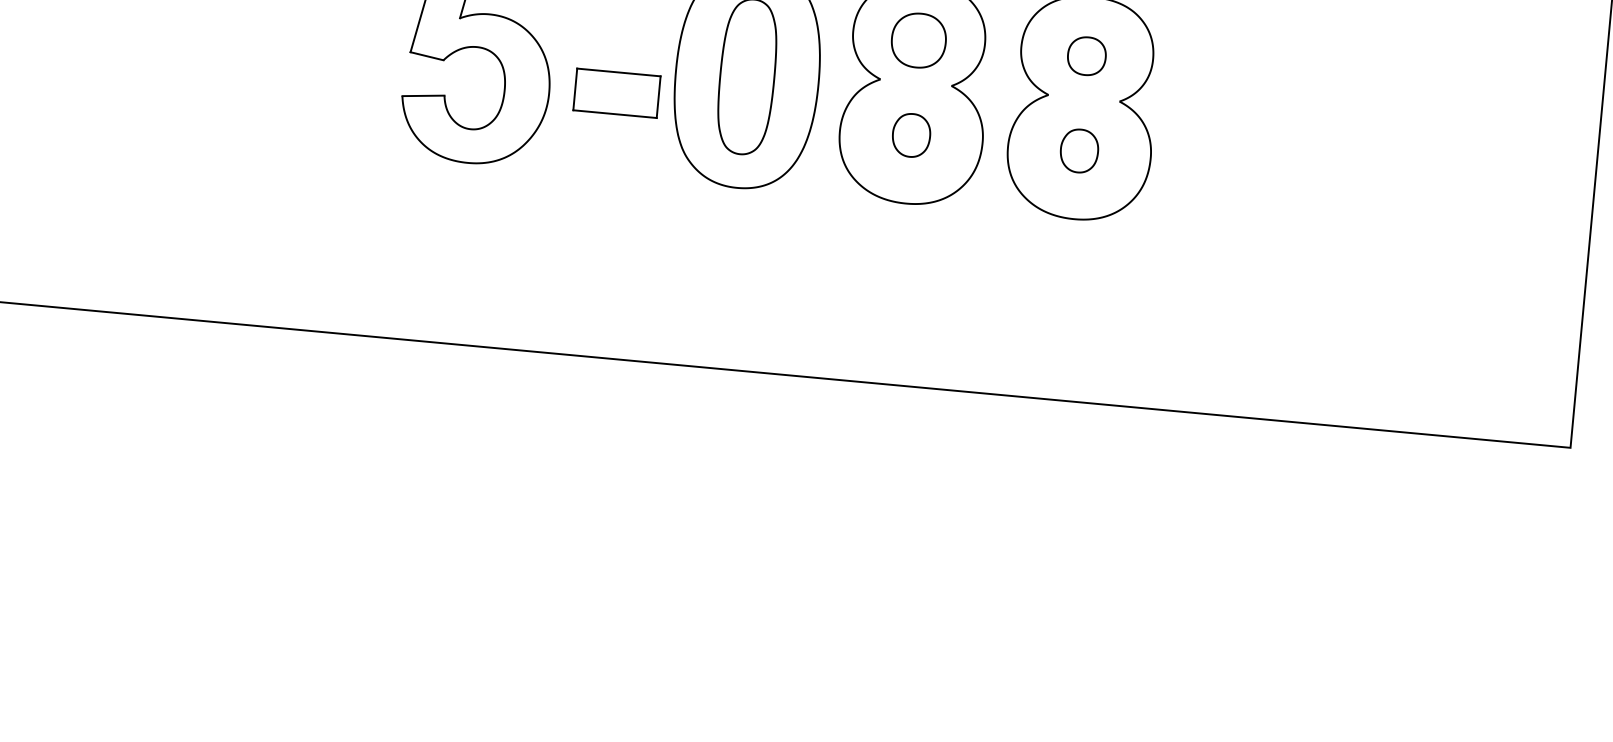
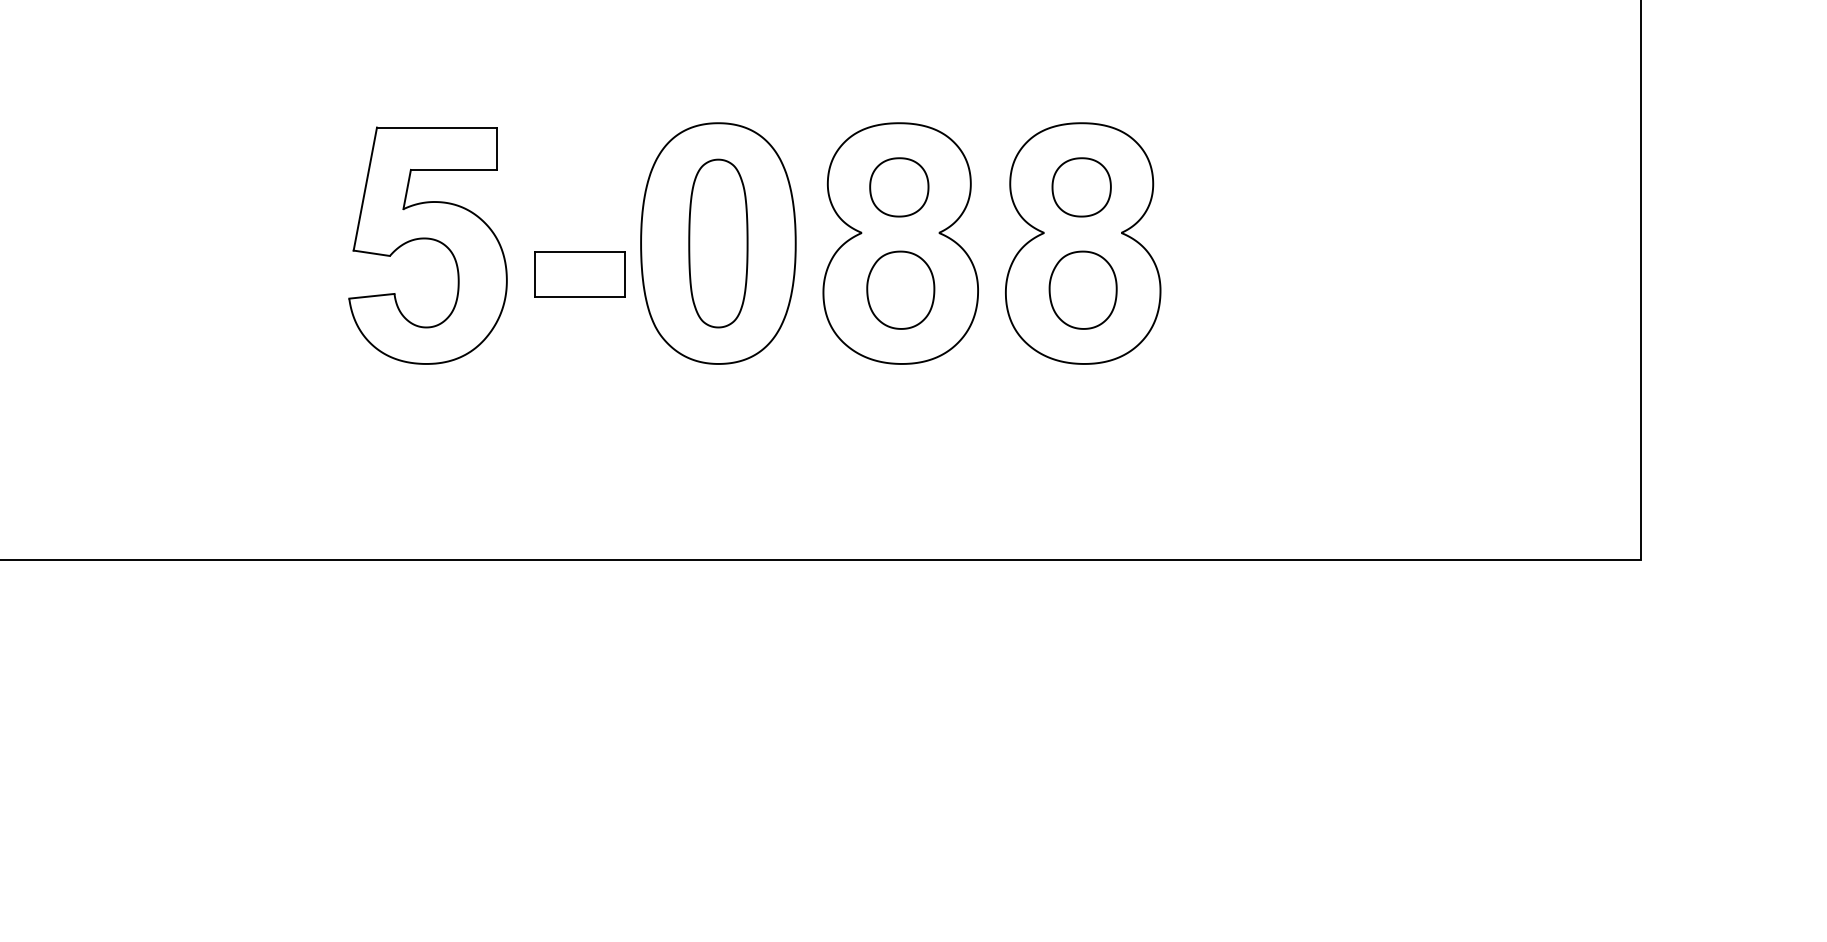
part: (1086, 56) -> (1081, 187), size x1.43
part: (911, 134) -> (900, 289), size x1.67
part: (1078, 150) -> (1082, 289), size x1.67

